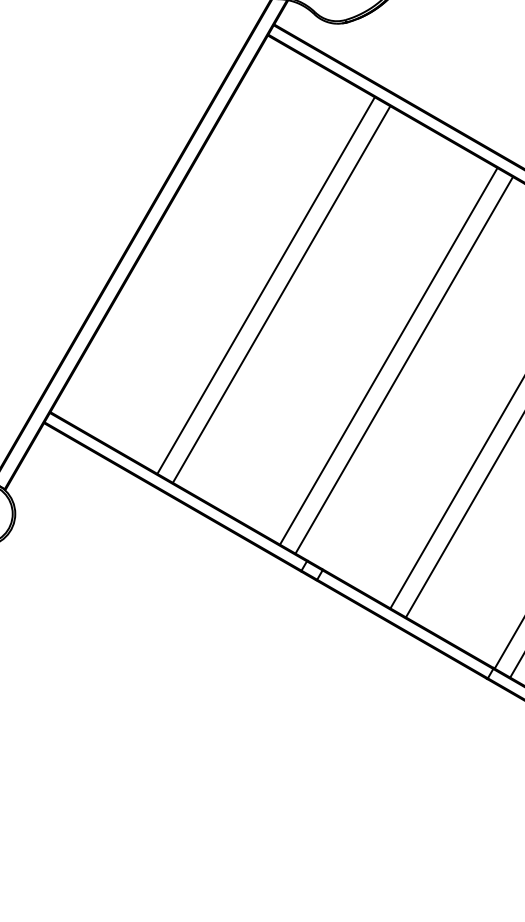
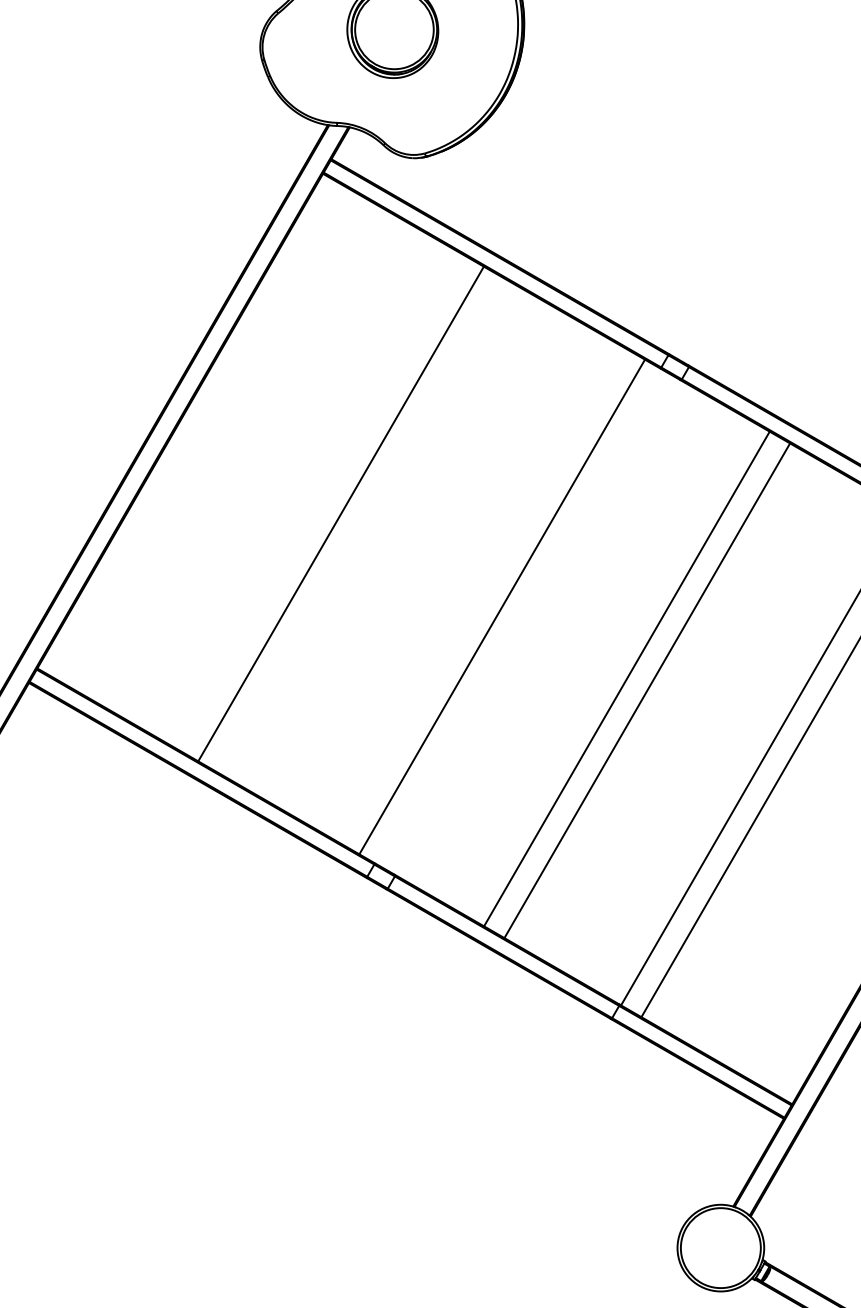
line: (265, 285) -> (320, 501), removed
line: (388, 355) -> (481, 594), removed

